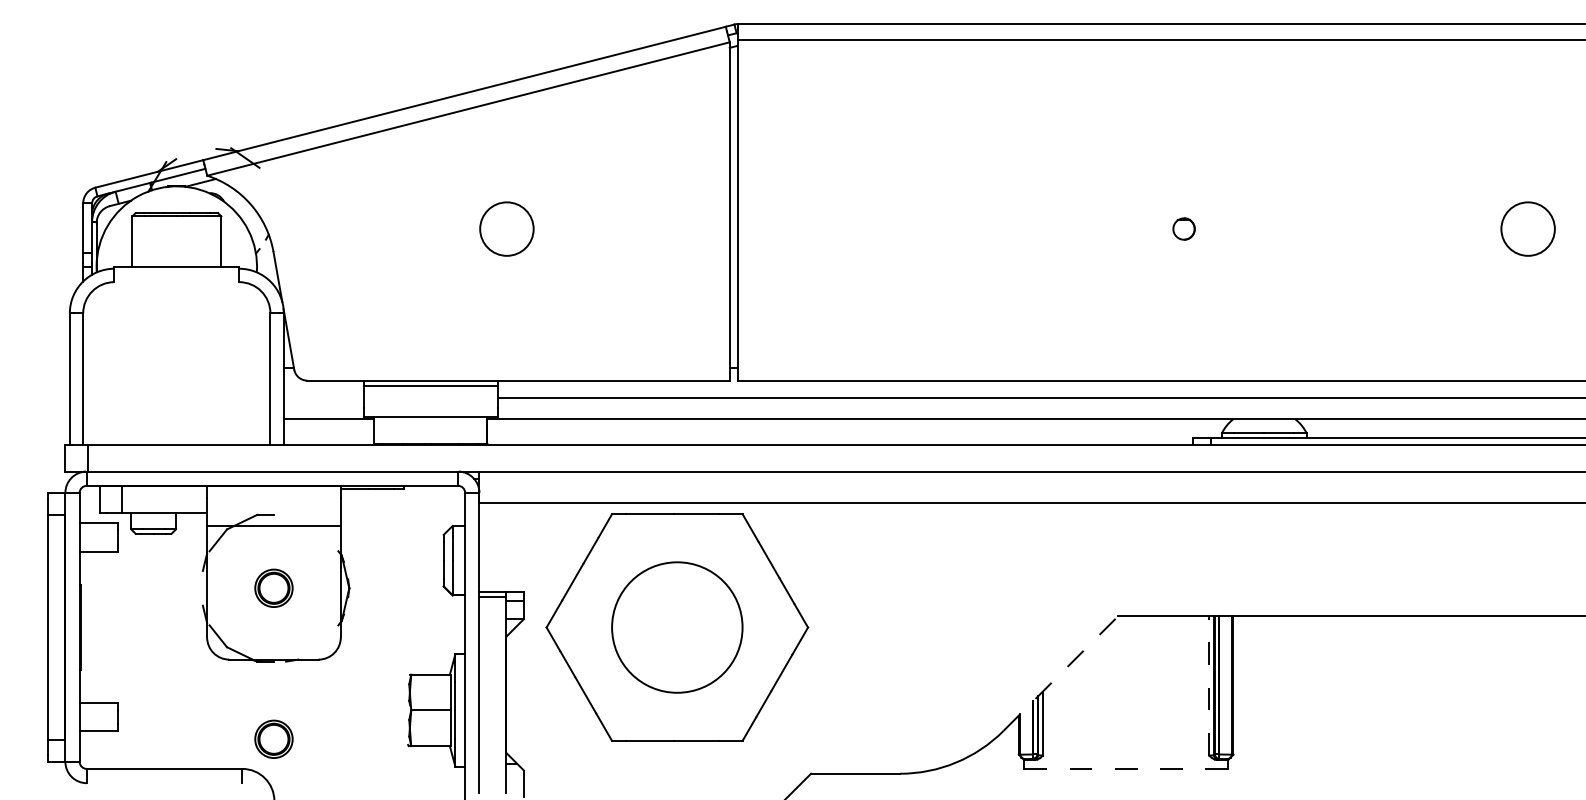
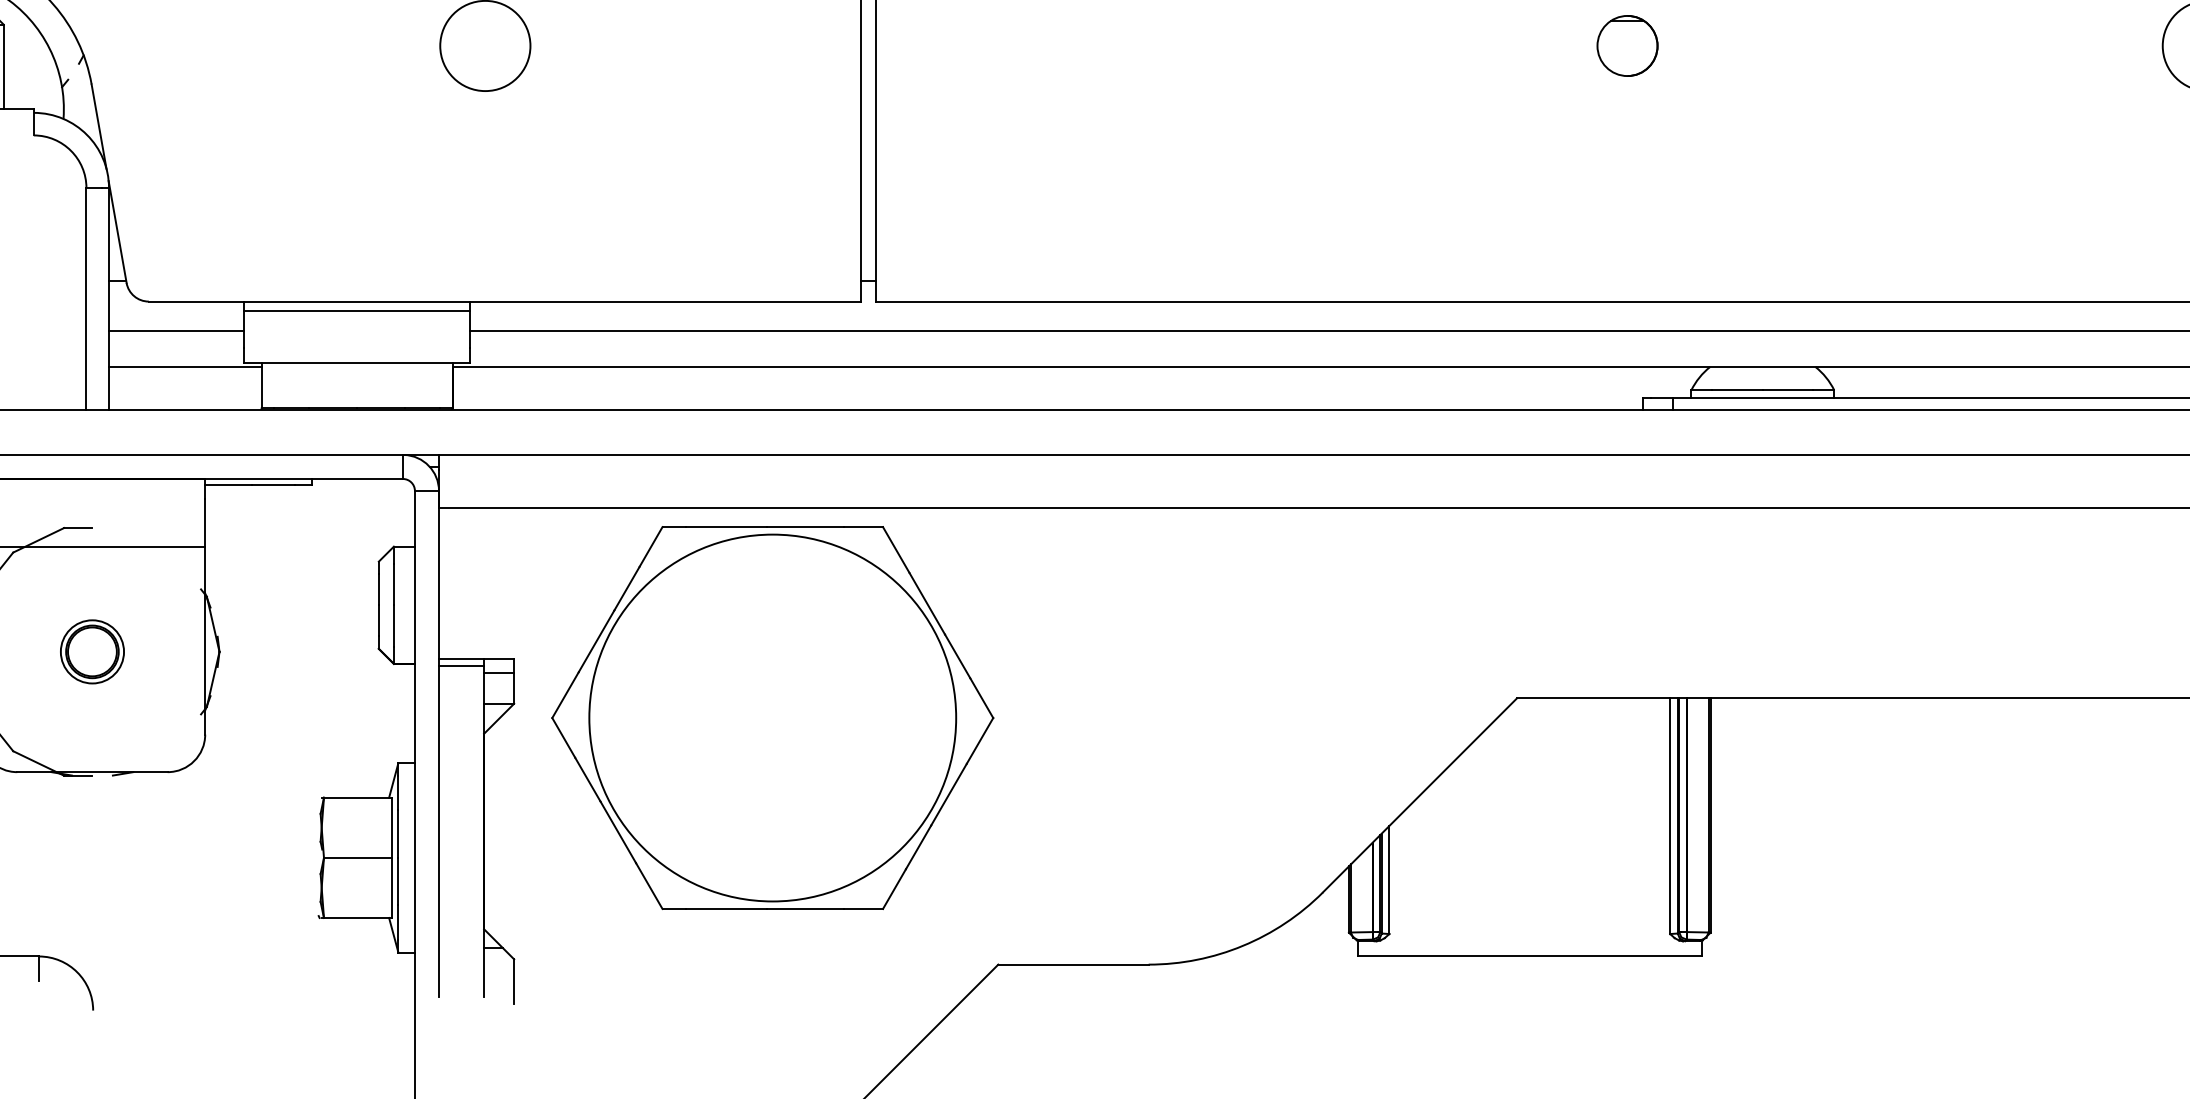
part: (1183, 228) -> (1626, 44), size x1.67
line: (323, 397) -> (175, 330), added
circle: (677, 627) -> (773, 717), size x1.67
line: (1061, 673) -> (1420, 795), dashed -> solid
line: (1209, 685) -> (1670, 815), dashed -> solid
part: (273, 738) -> (91, 905), removed
line: (1126, 768) -> (1530, 955), dashed -> solid

